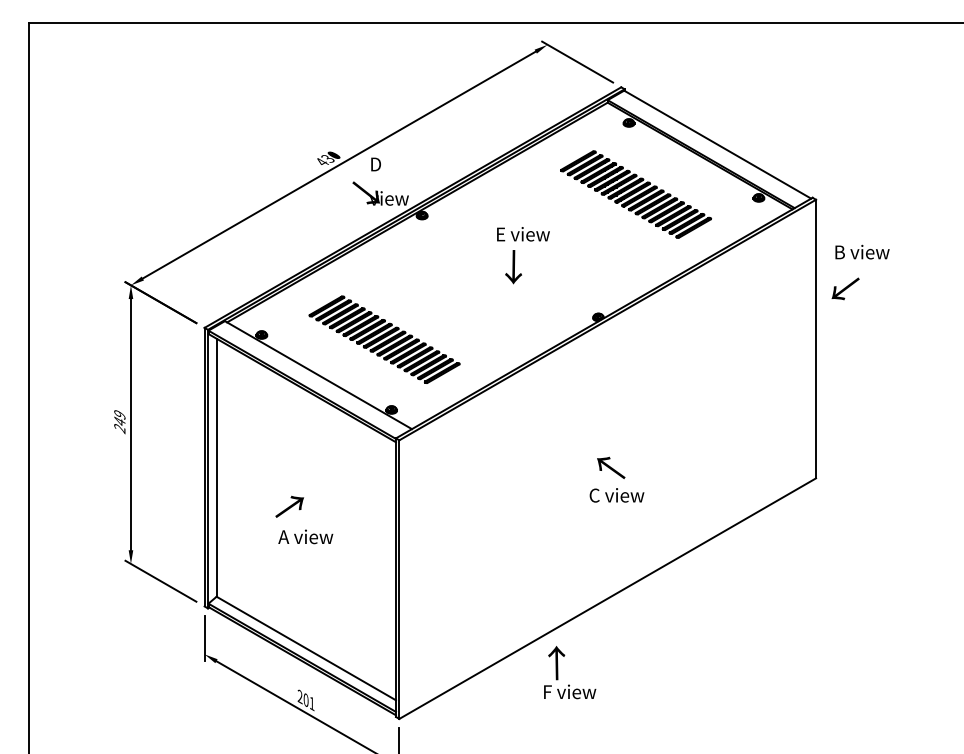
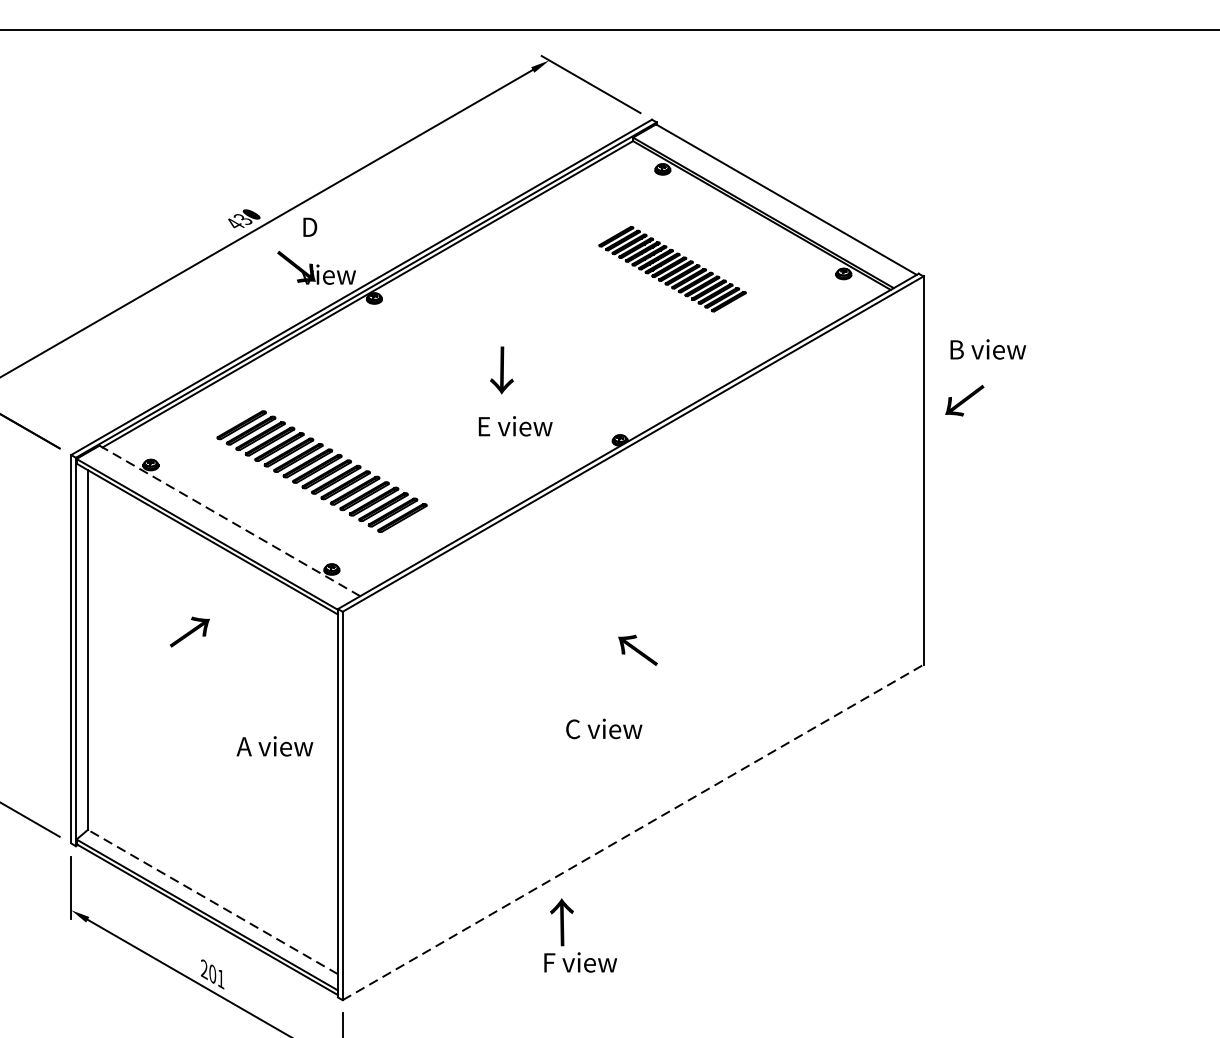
part: (635, 194) -> (671, 269), size x0.7
text: (523, 234) -> (515, 426), moved
line: (318, 375) -> (229, 521), solid -> dashed
text: (616, 495) -> (603, 729), moved
text: (289, 506) -> (189, 631), moved
text: (305, 536) -> (274, 745), moved
line: (607, 598) -> (632, 832), solid -> dashed
line: (306, 648) -> (213, 902), solid -> dashed

